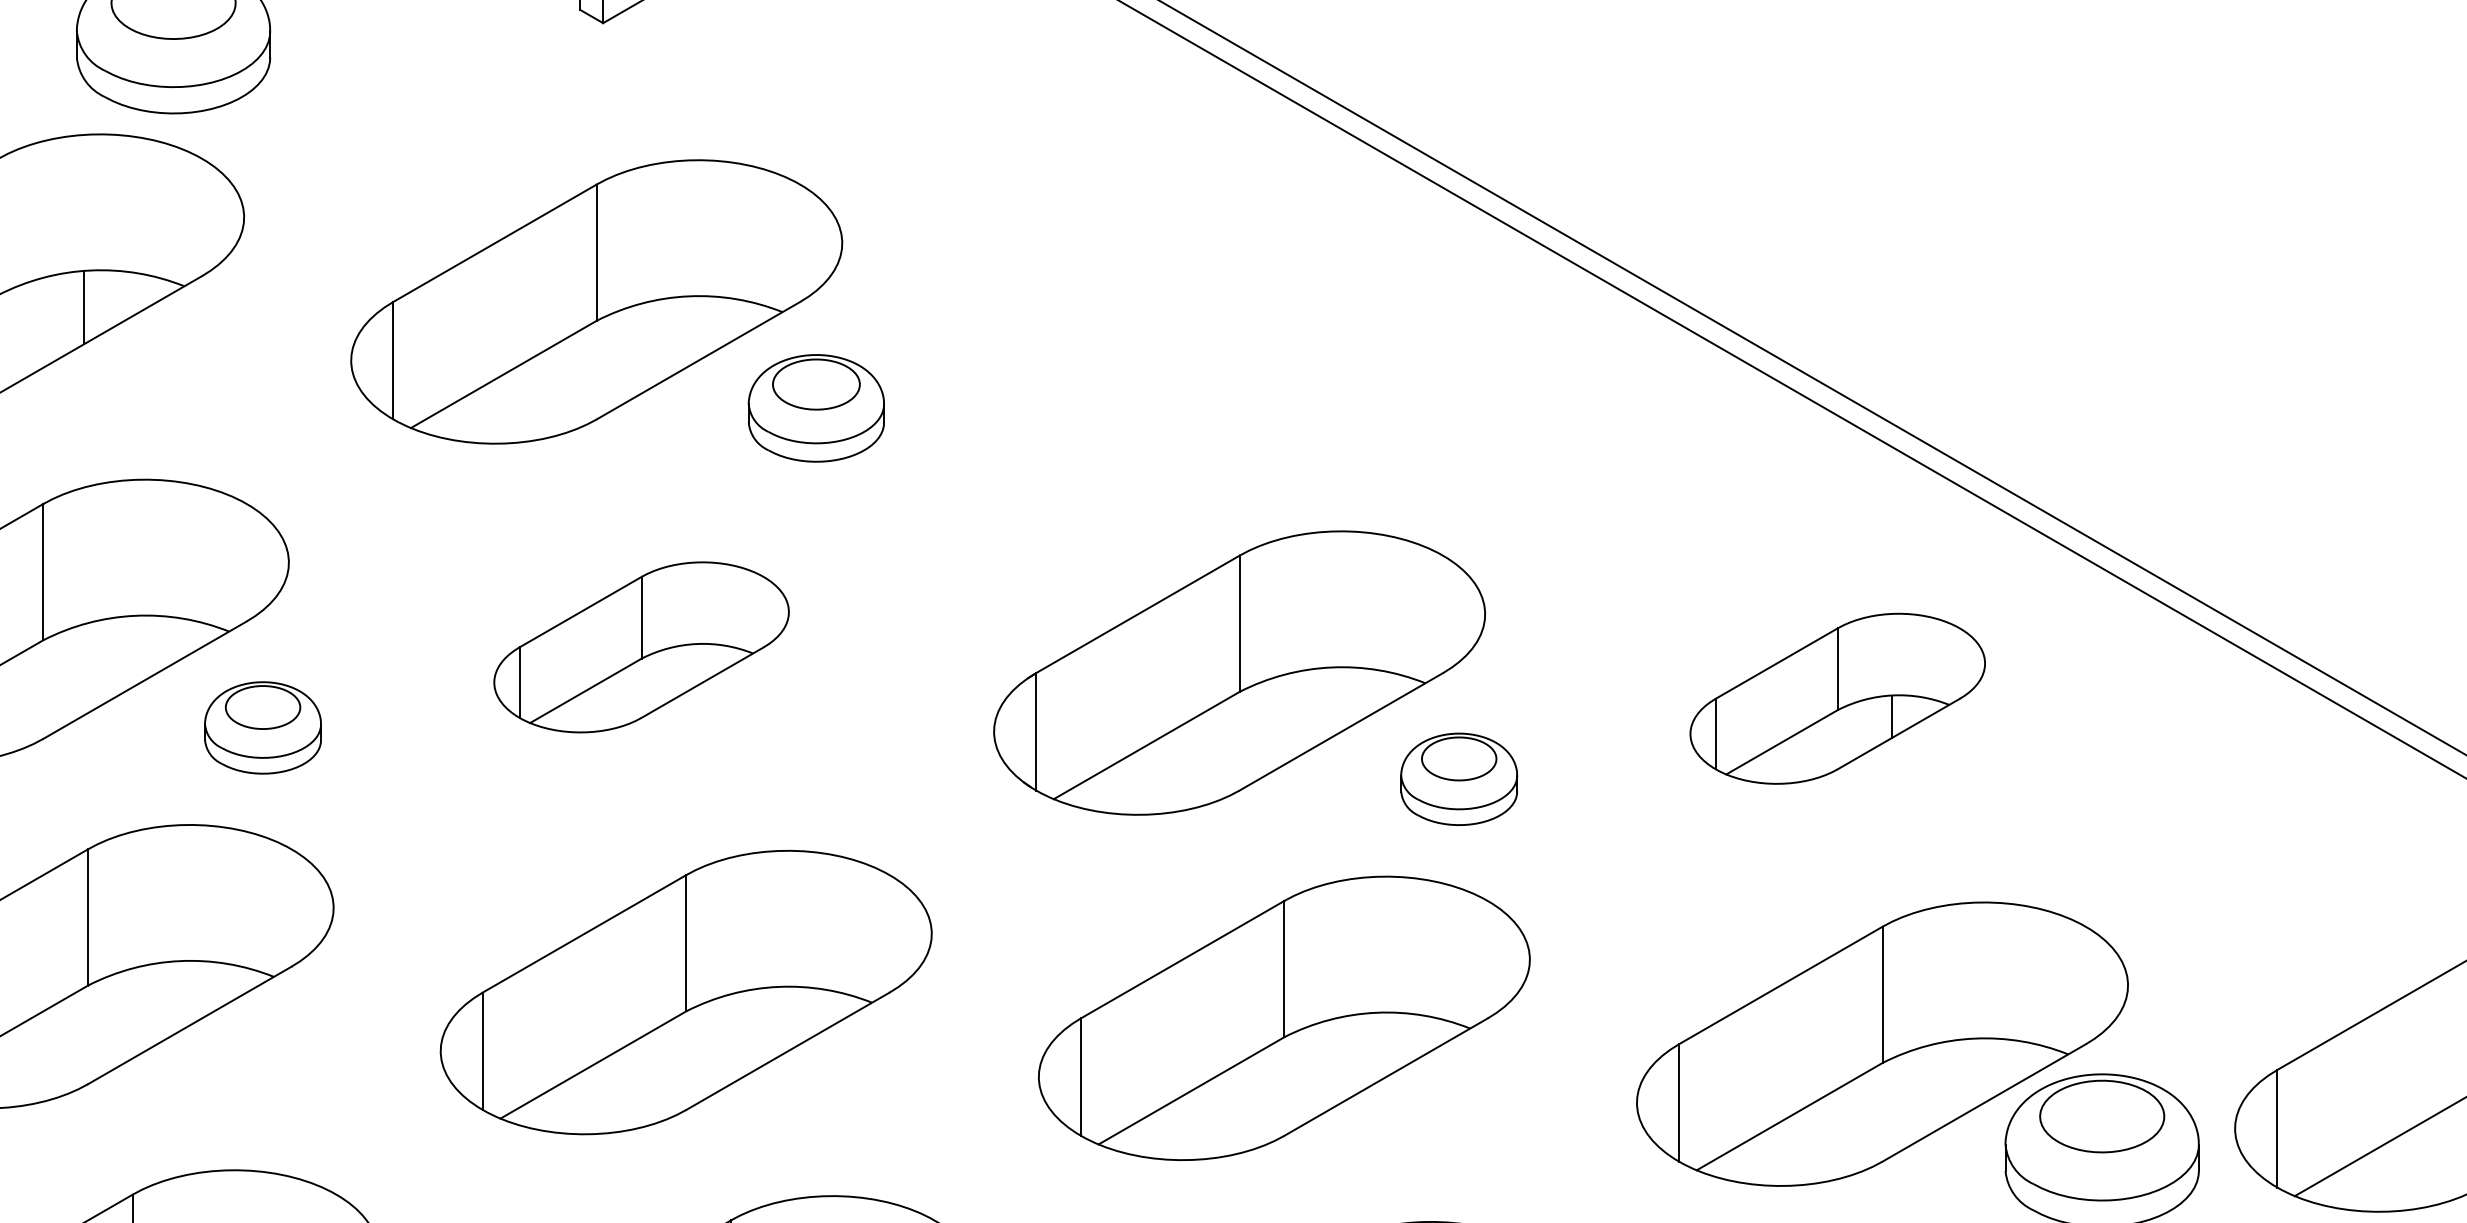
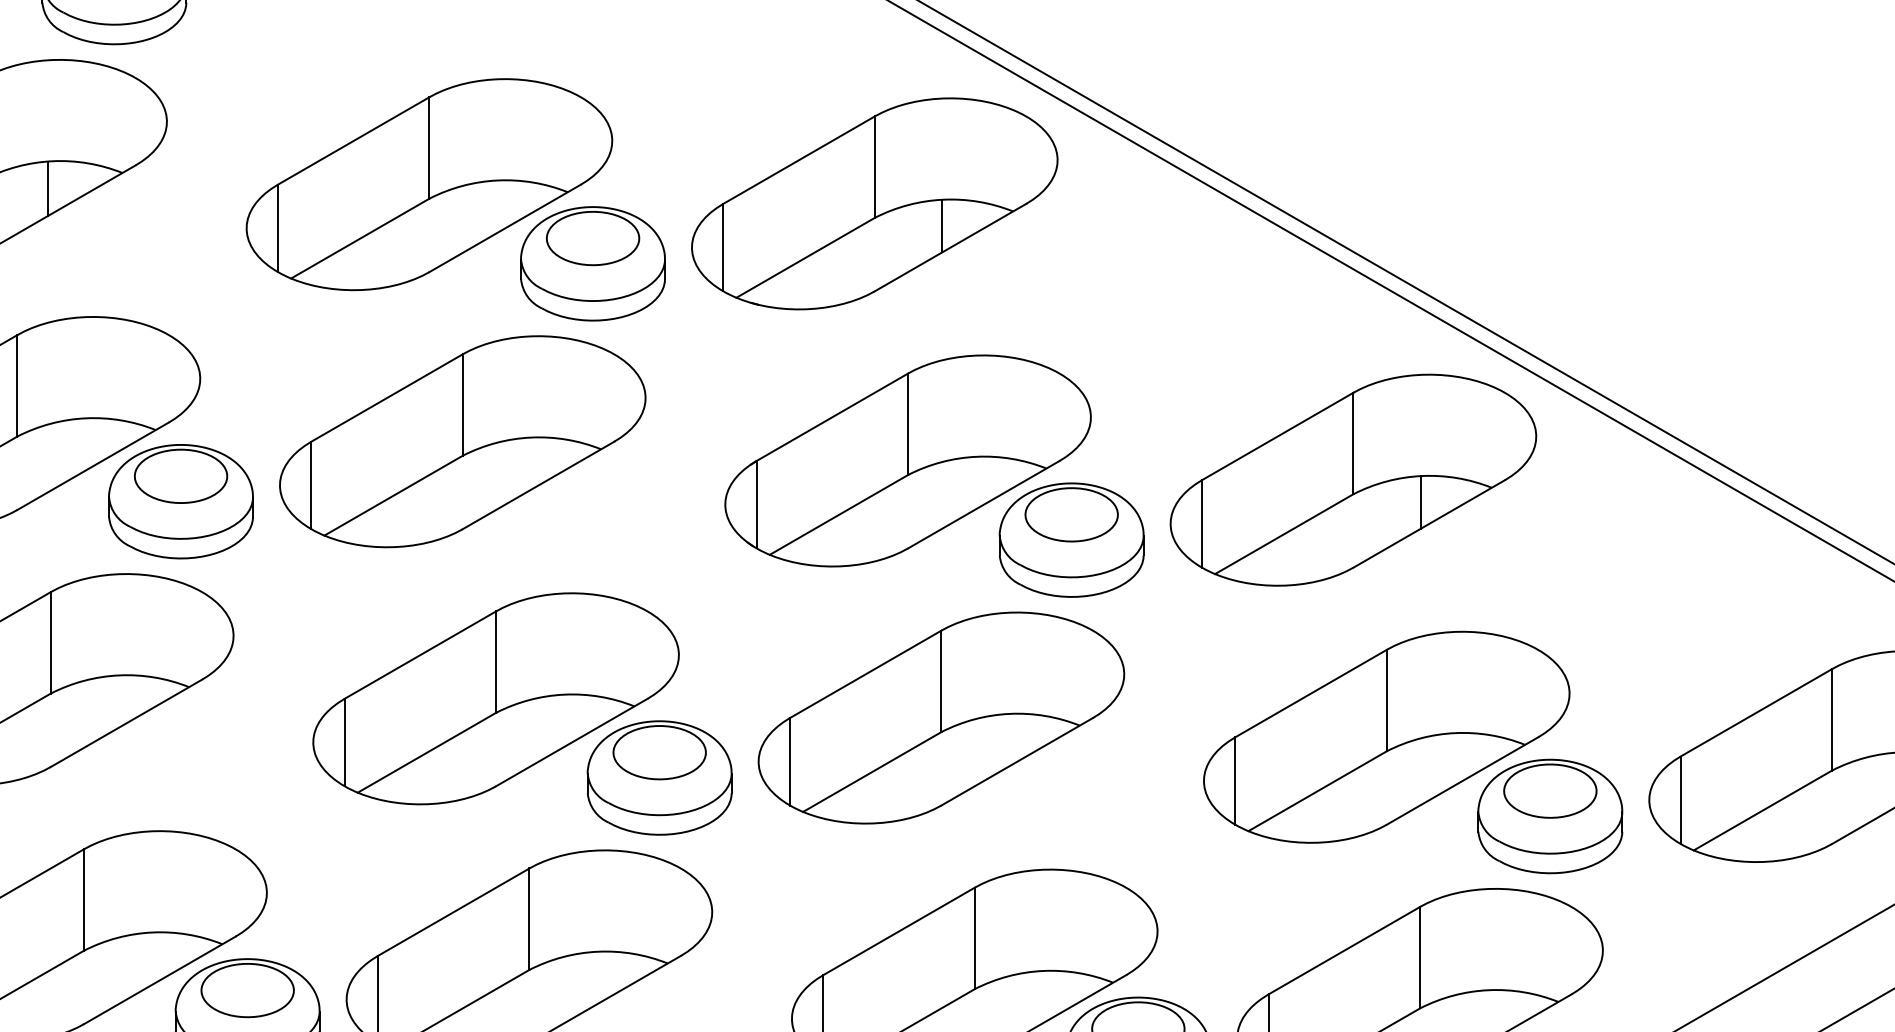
part: (1194, 327) -> (874, 203), added
part: (815, 407) -> (592, 263), size x1.43
part: (641, 646) -> (462, 441), size x1.67
part: (1837, 697) -> (1353, 479), size x1.67
part: (262, 727) -> (180, 501), size x1.67
part: (1459, 778) -> (1071, 539), size x1.67
part: (905, 1098) -> (659, 777), added

